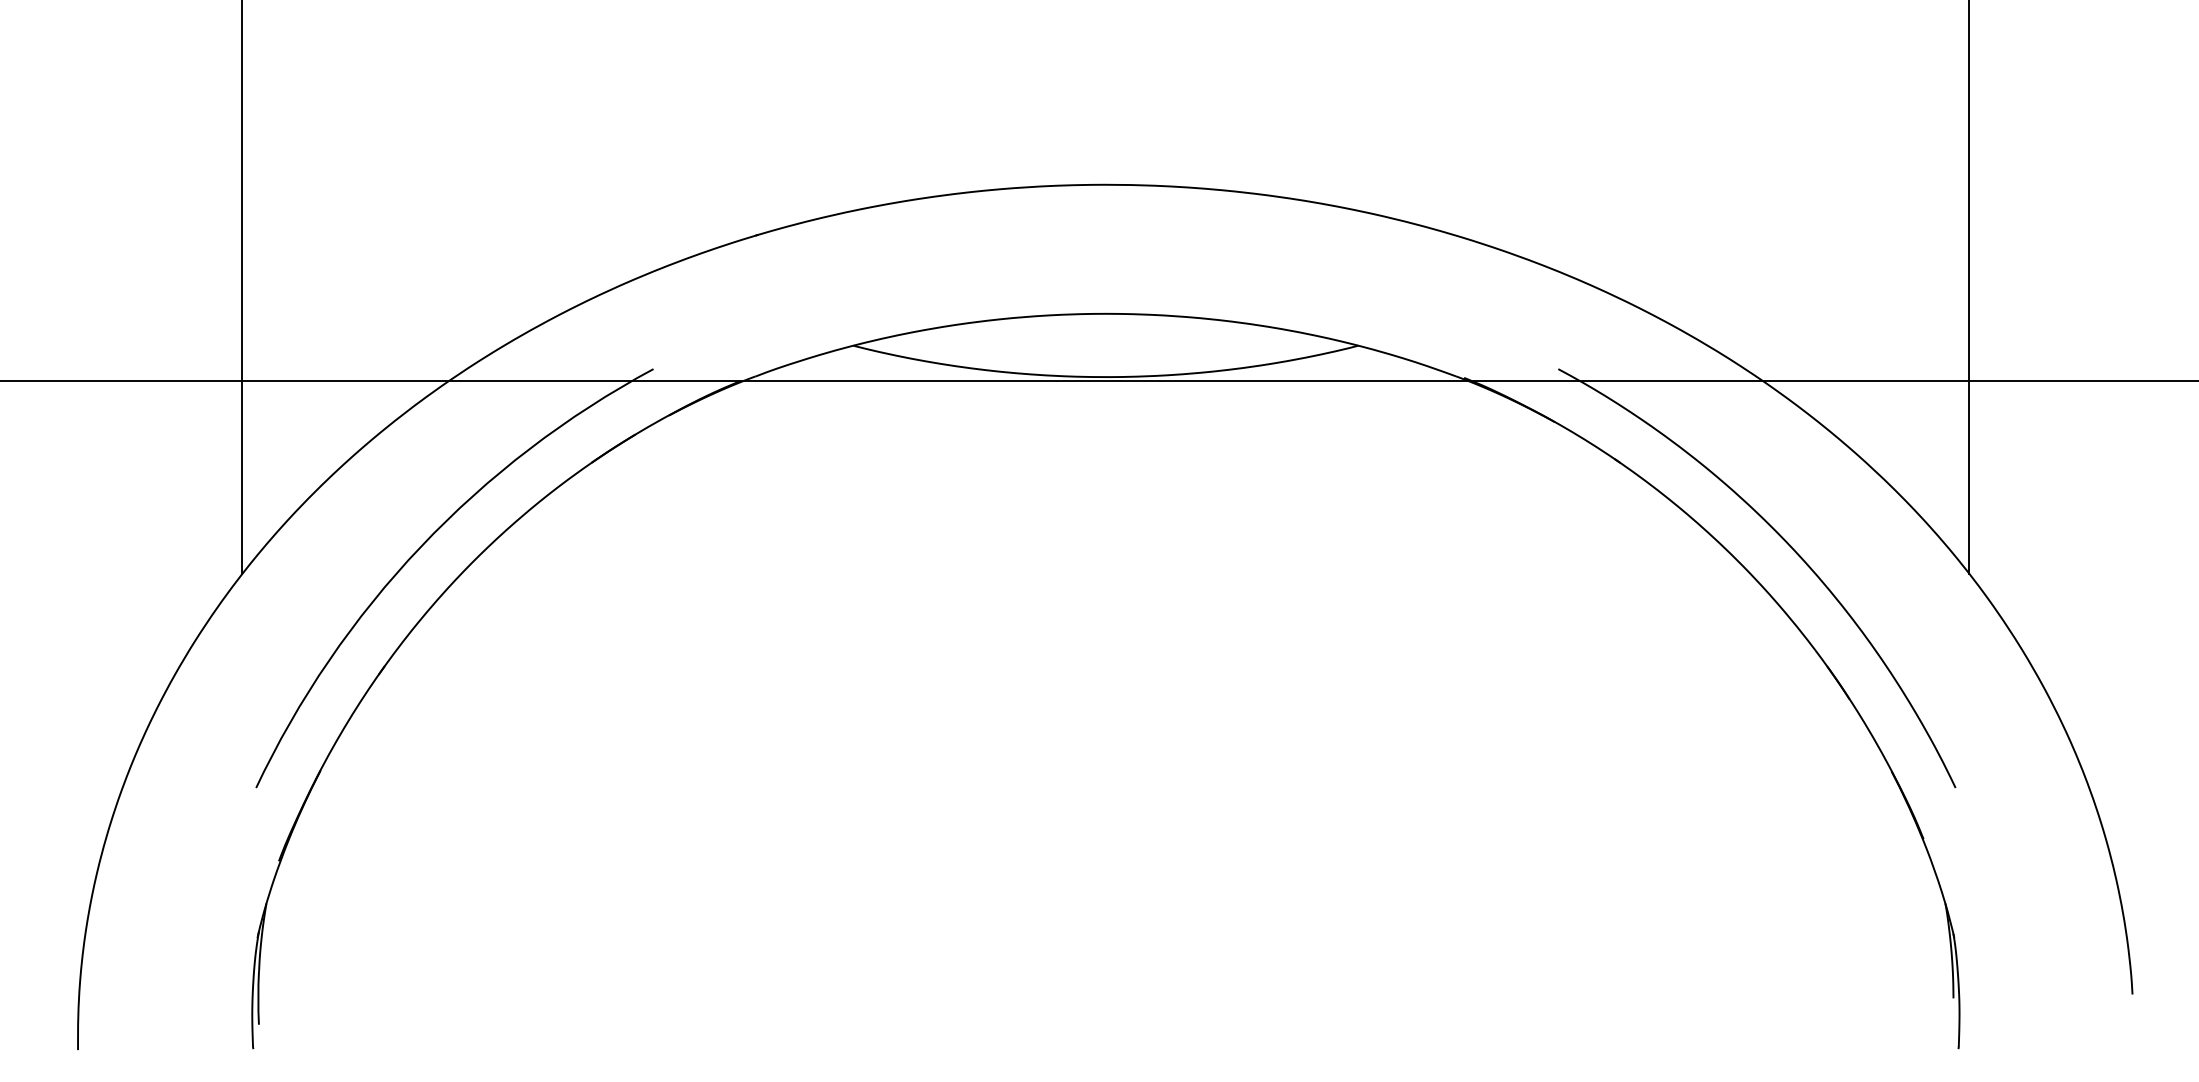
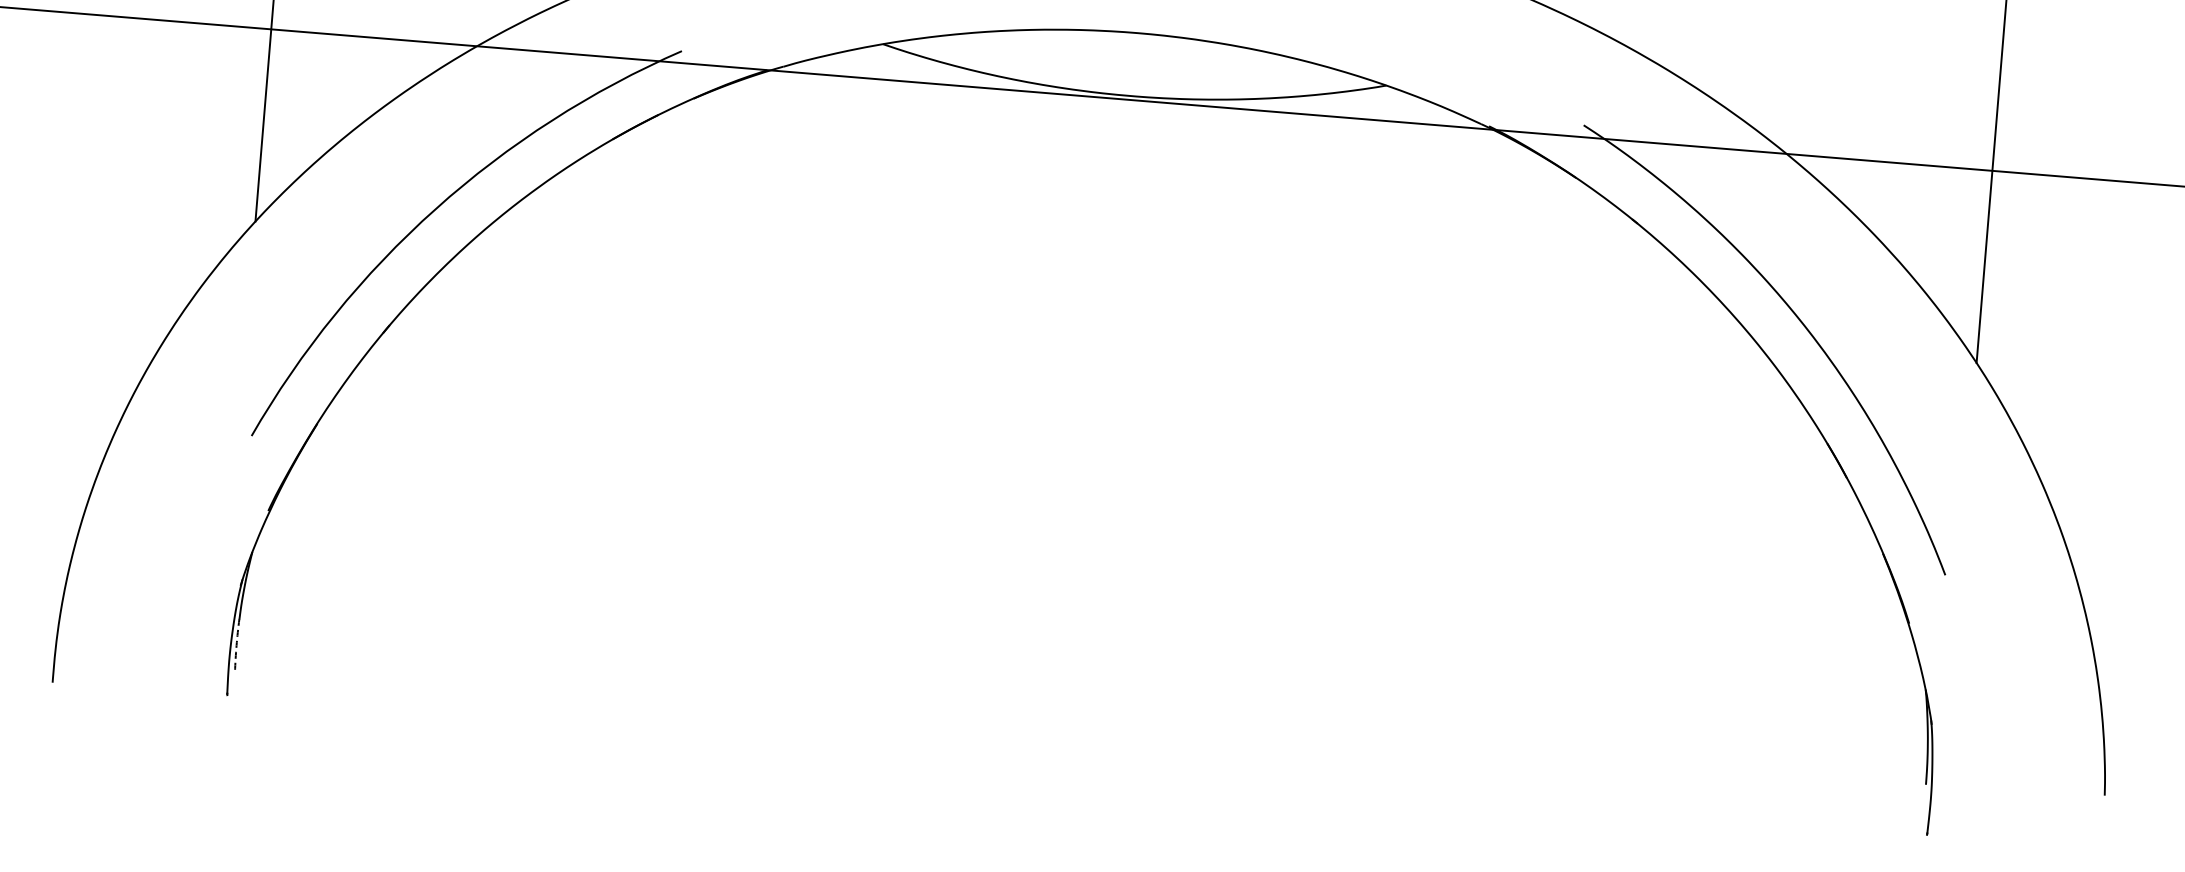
arc: (258, 998) -> (236, 646), solid -> dashed

